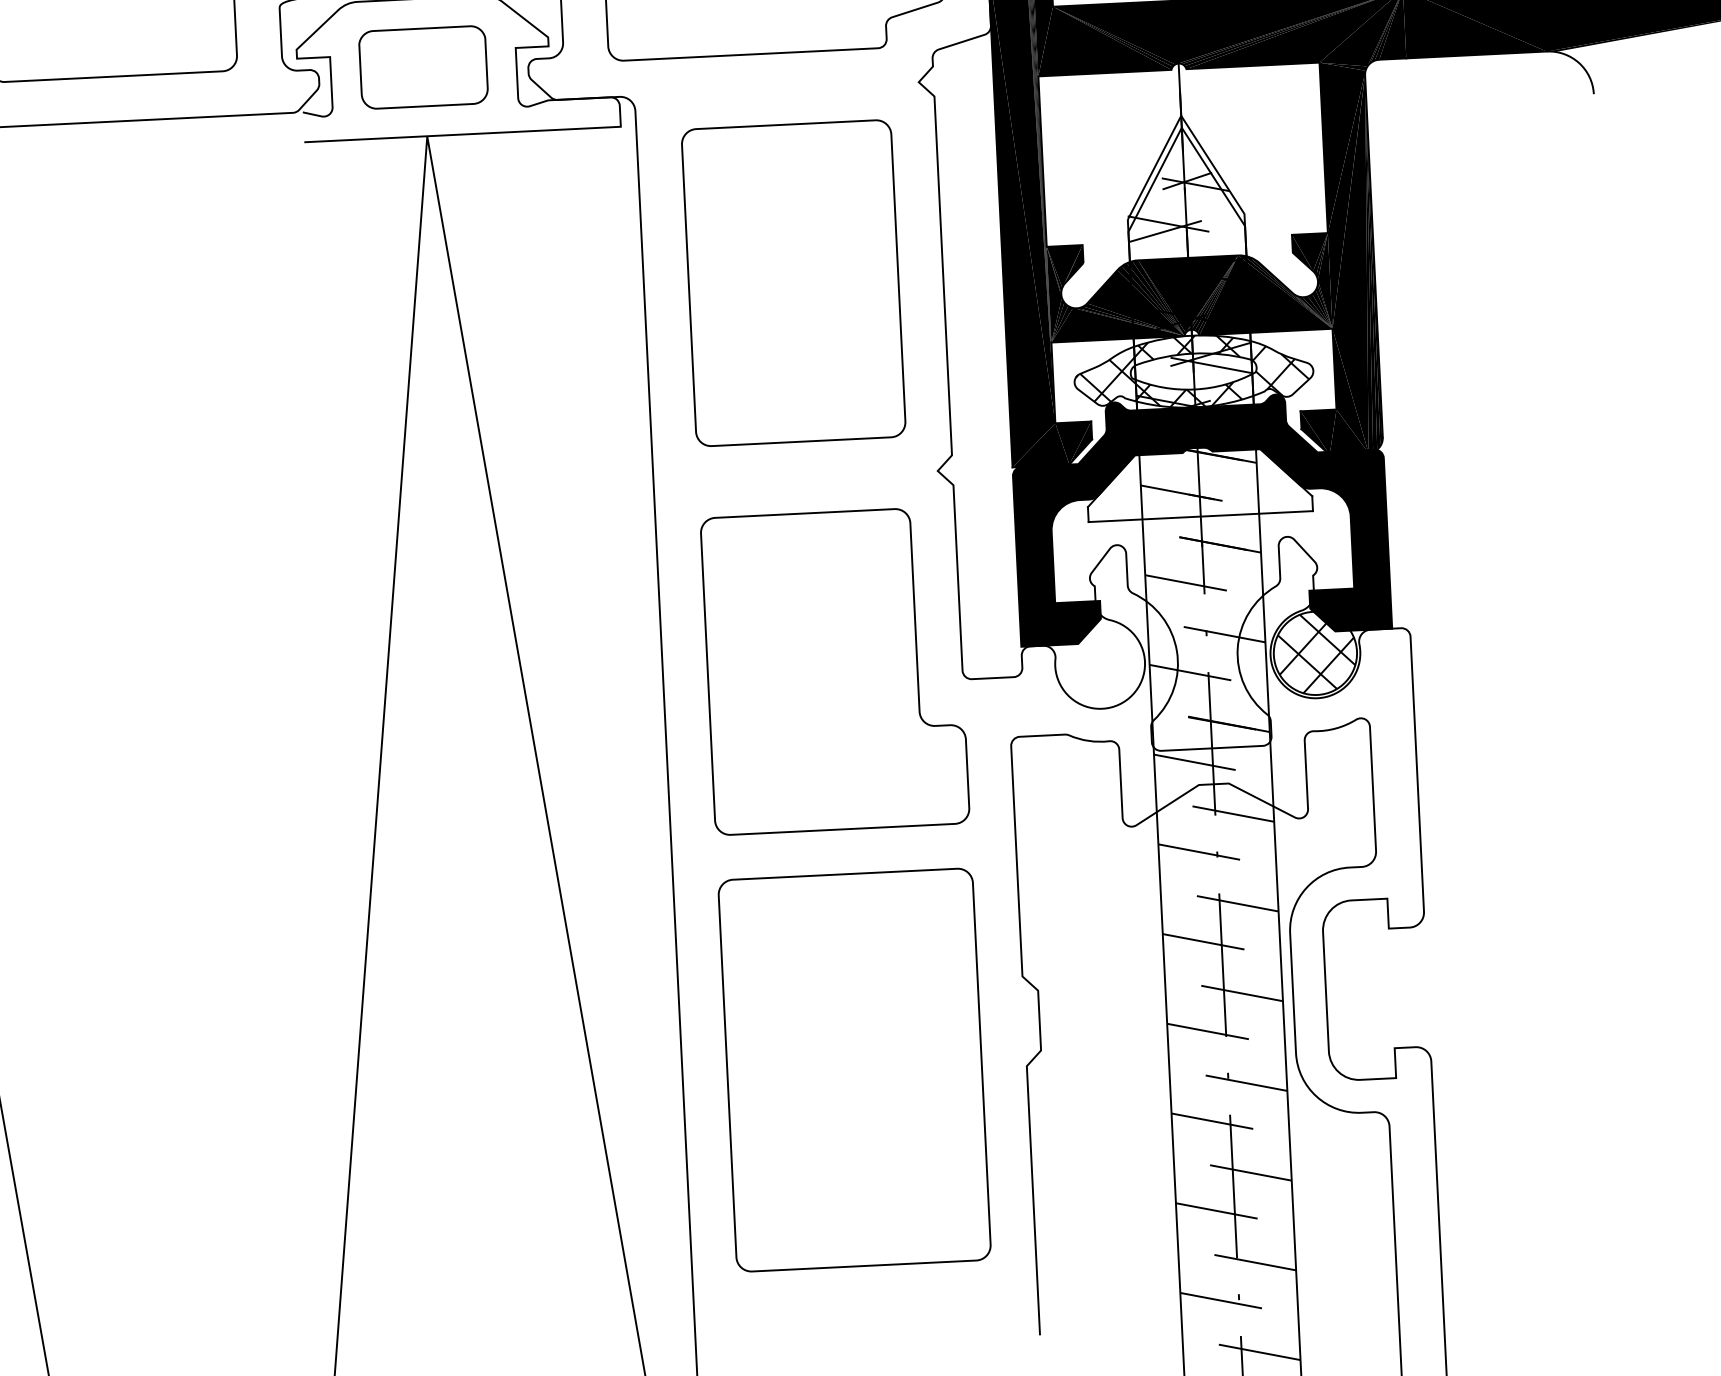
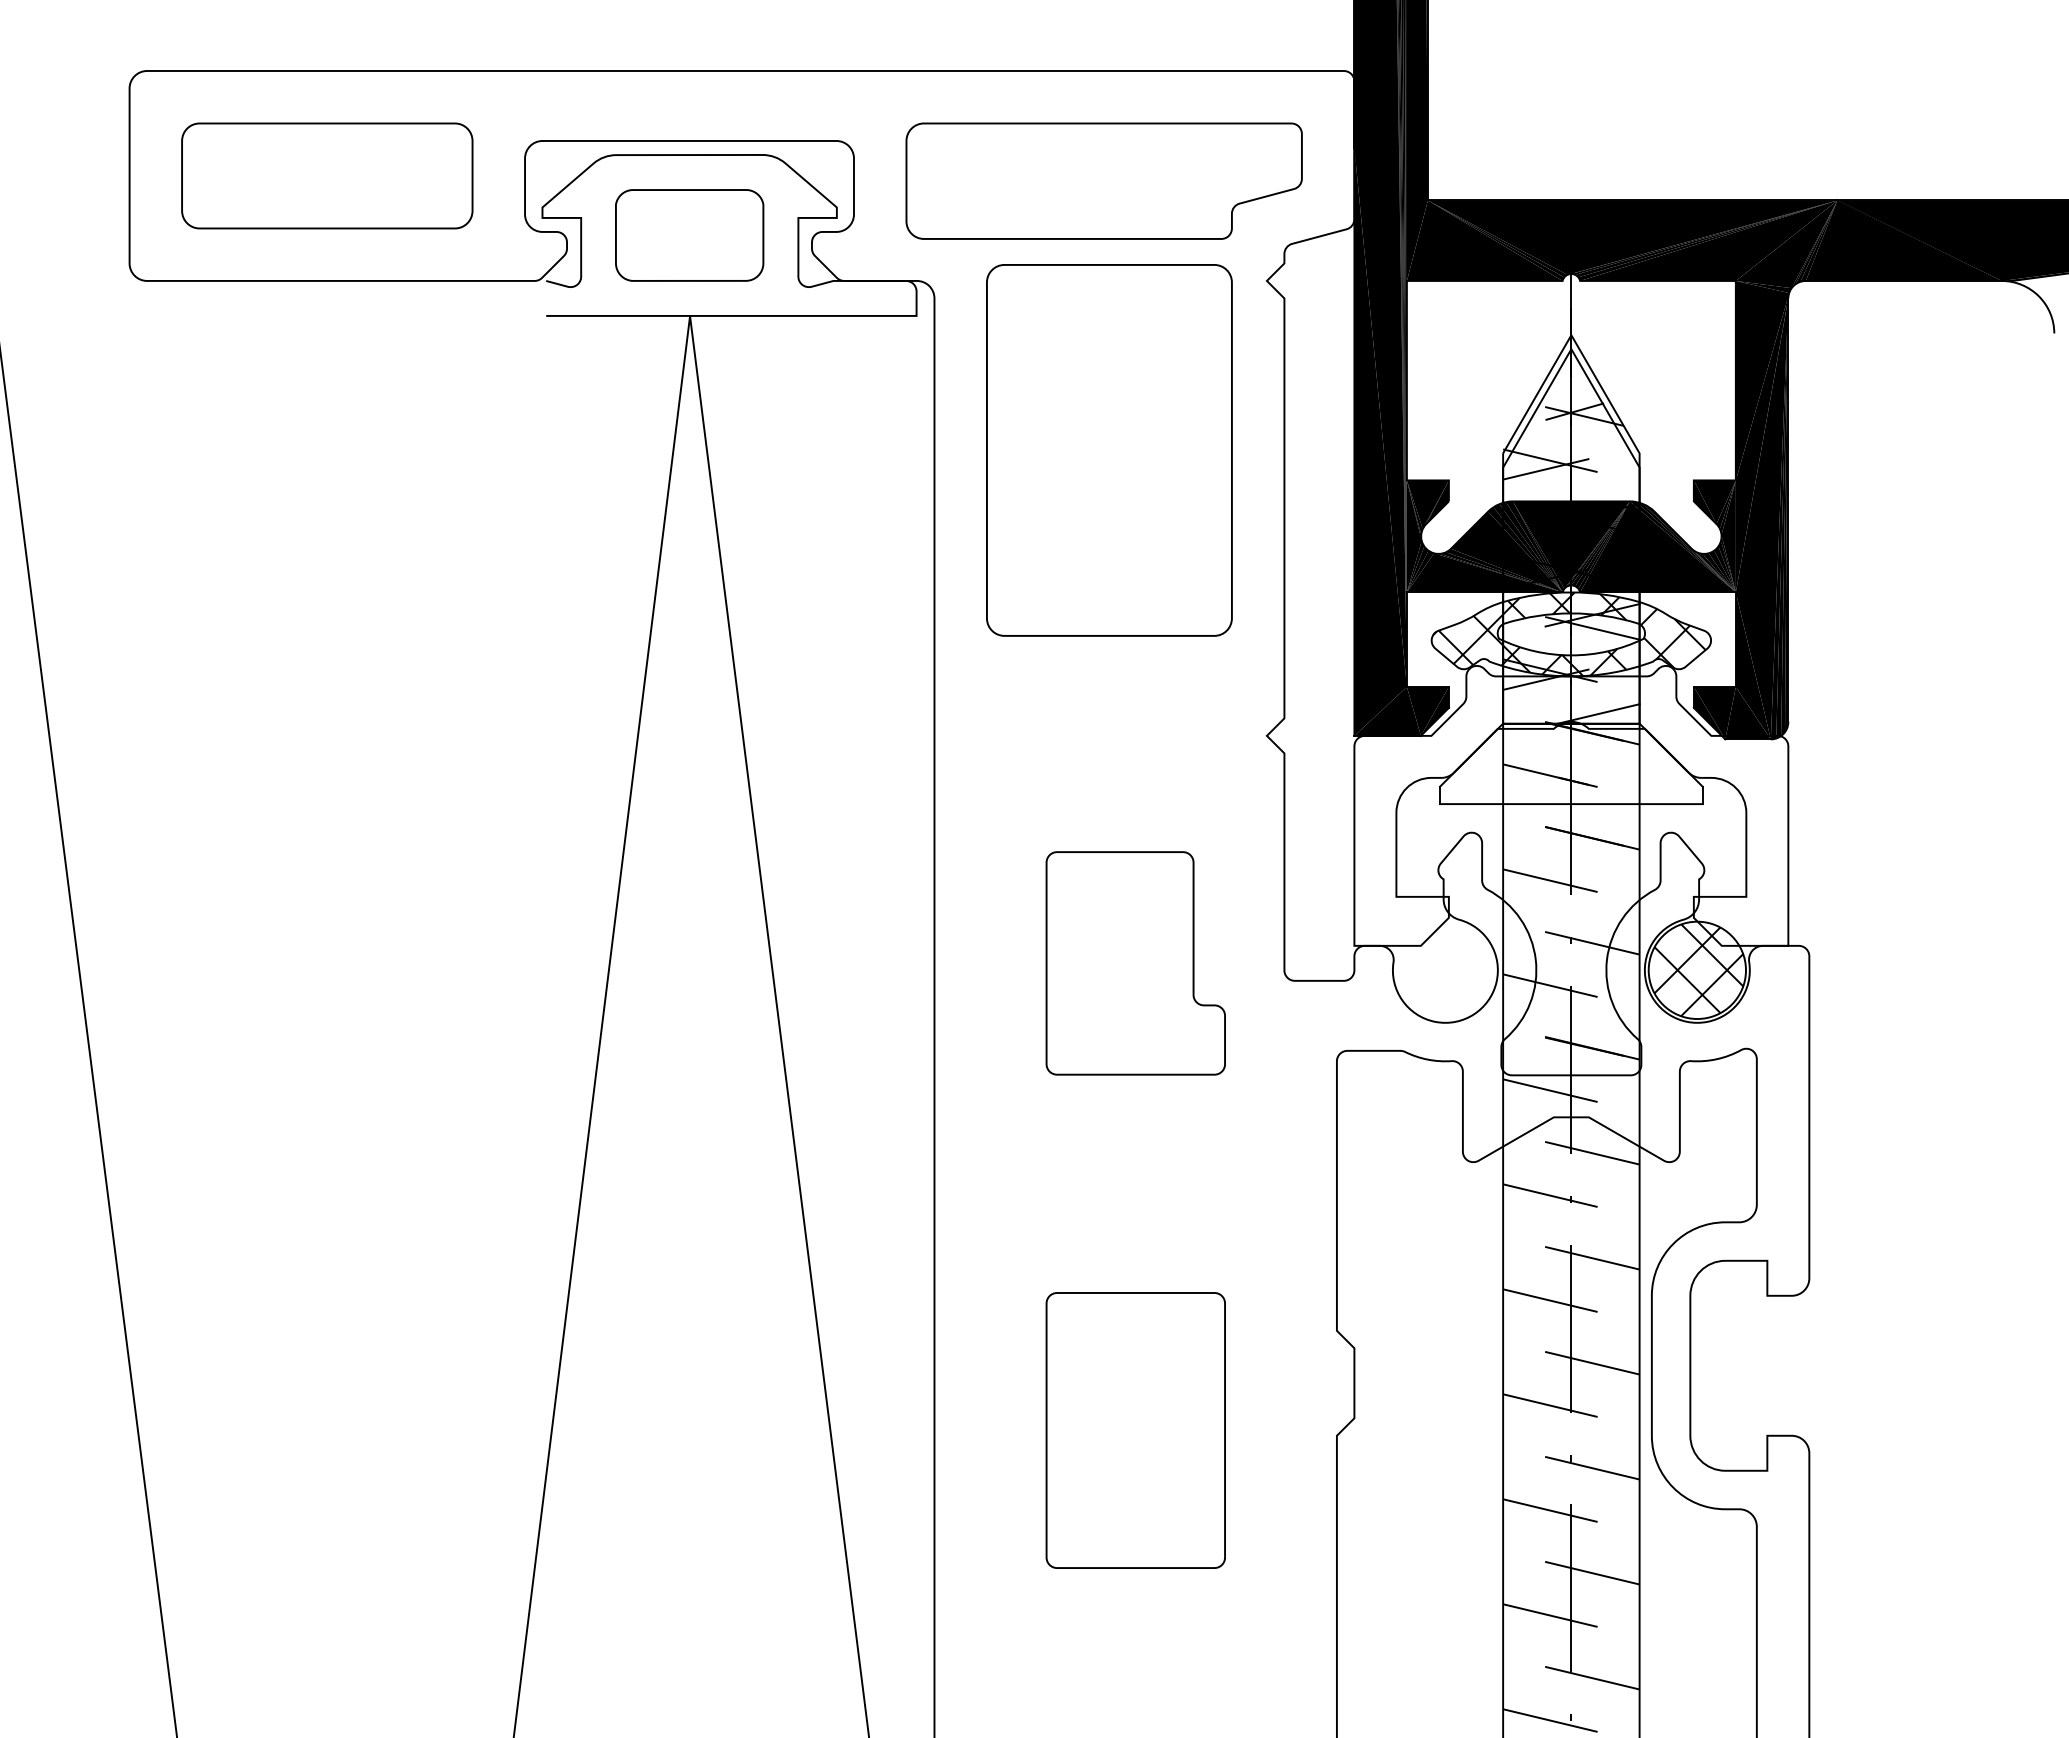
part: (793, 283) -> (1109, 450), moved
fill: (1200, 517) -> (1571, 805), removed
part: (834, 671) -> (1135, 963), size x0.6
part: (854, 1070) -> (1135, 1430), size x0.6

